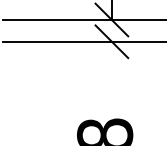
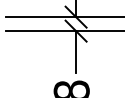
line: (112, 74) -> (76, 52), added

